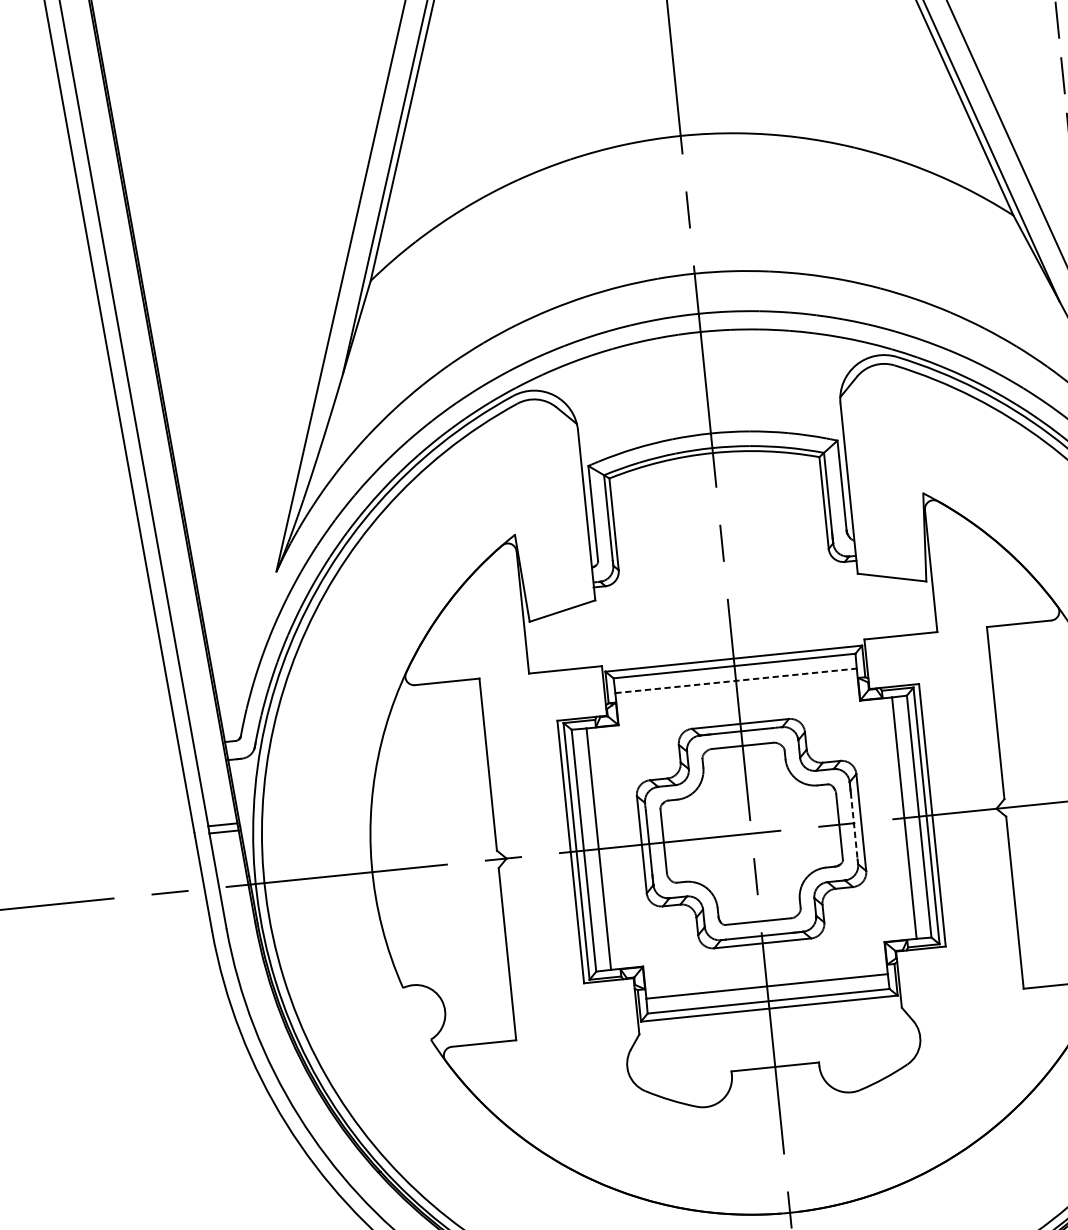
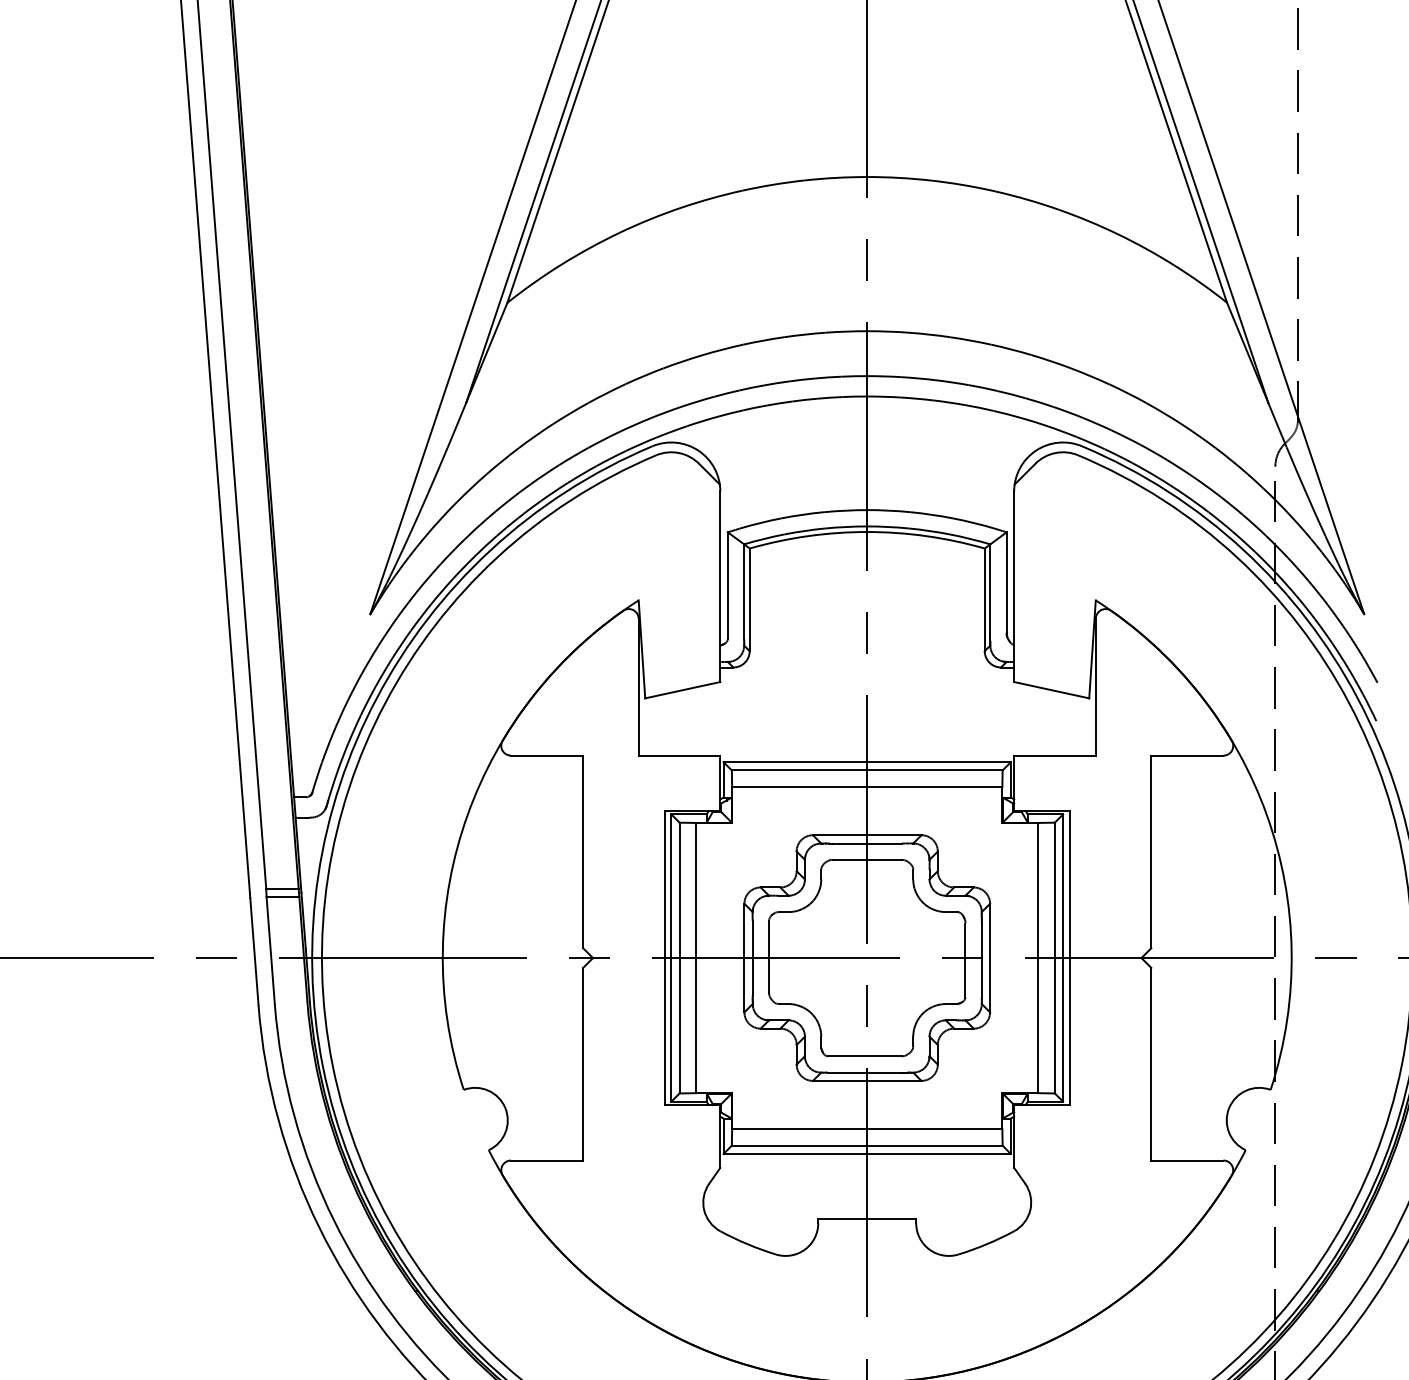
line: (736, 681) -> (867, 787), dashed -> solid
line: (853, 825) -> (981, 960), dashed -> solid

